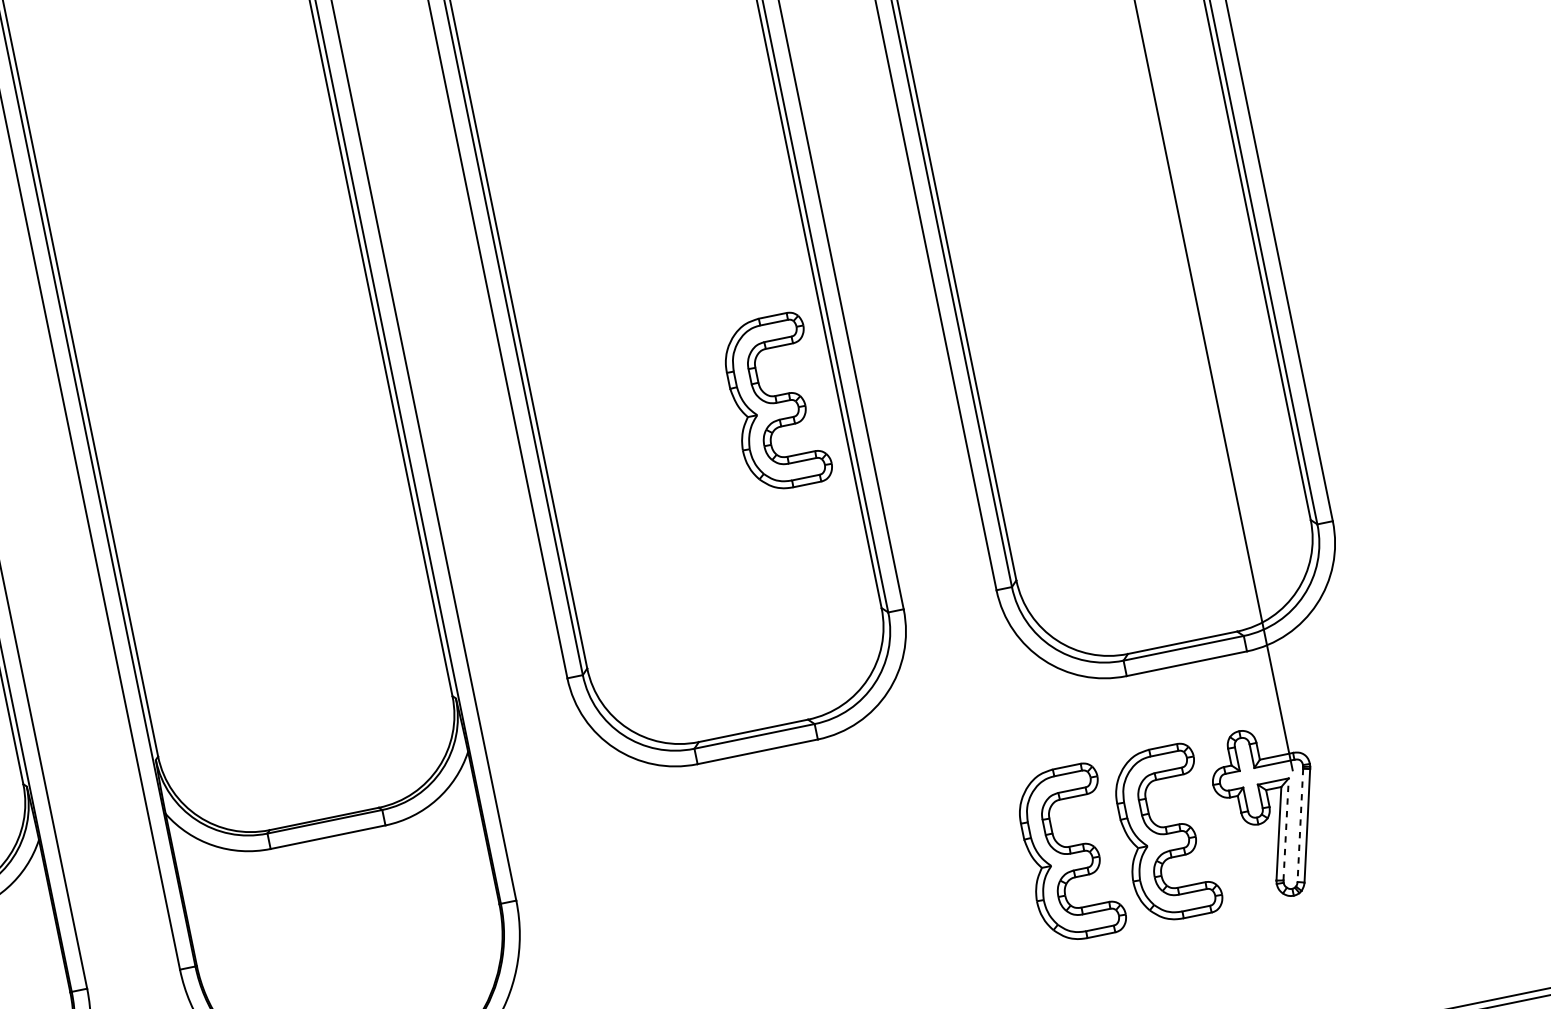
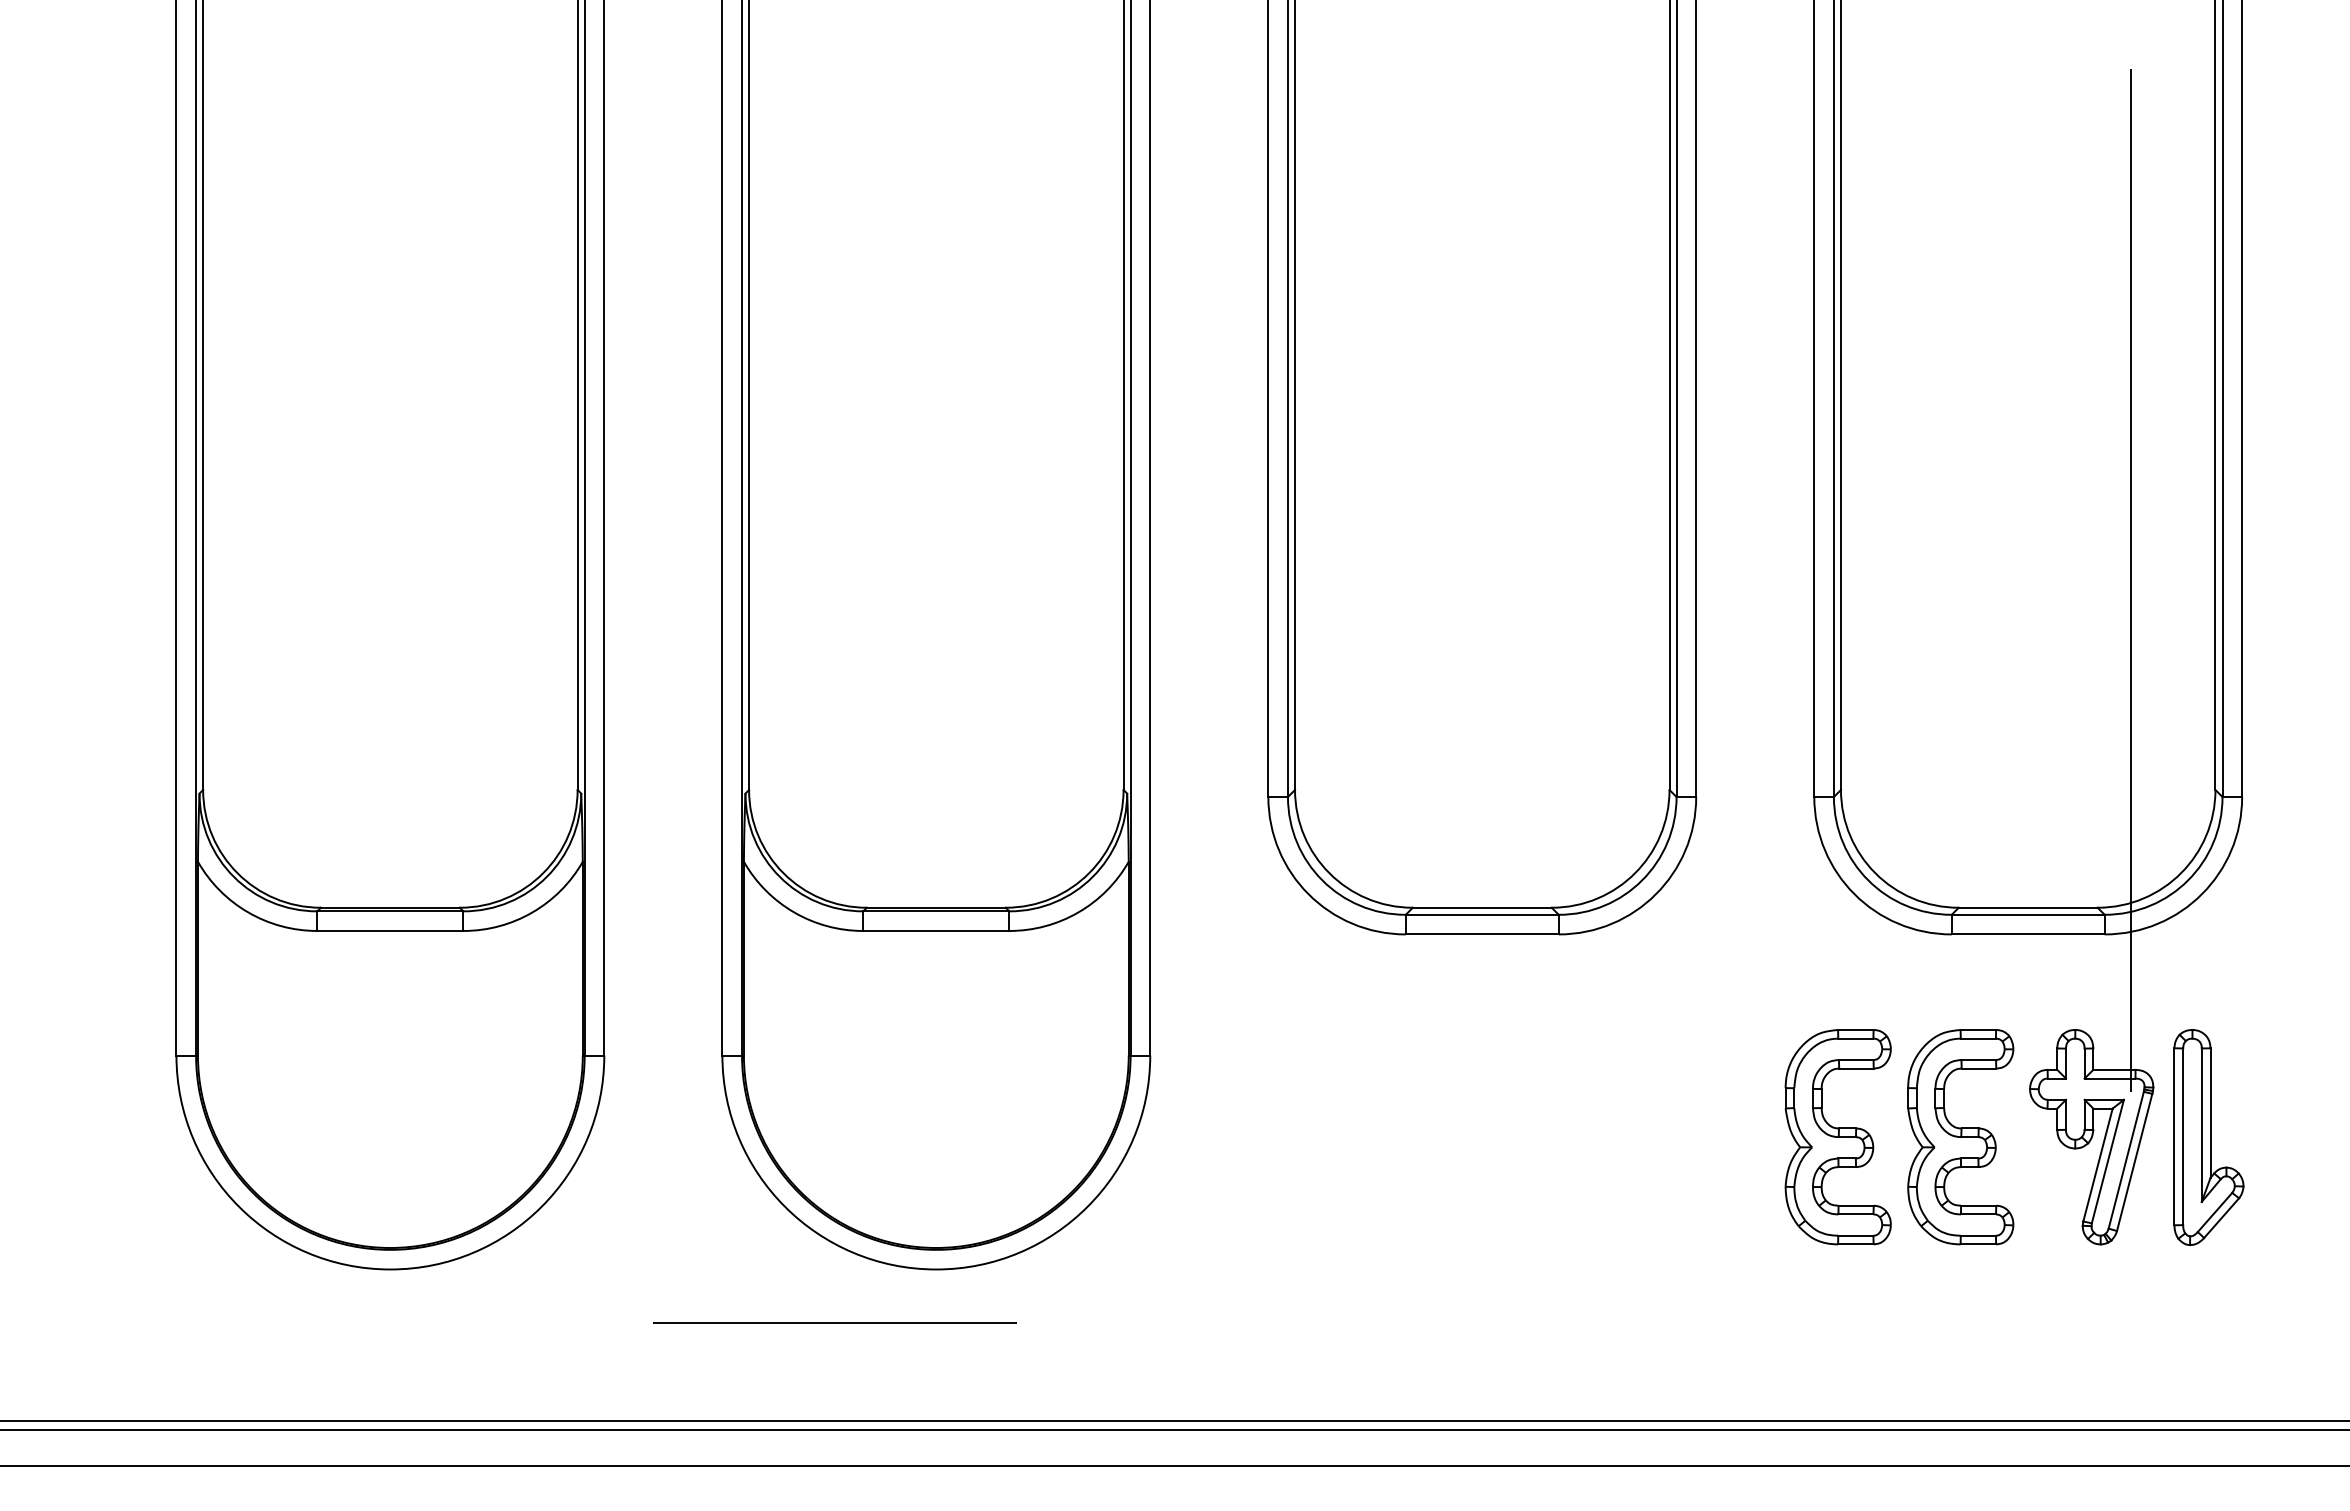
part: (775, 403) -> (1591, 513), removed
part: (1361, 794) -> (2208, 1137), added
line: (1300, 825) -> (2126, 1160), dashed -> solid
line: (1285, 829) -> (2107, 1161), dashed -> solid

